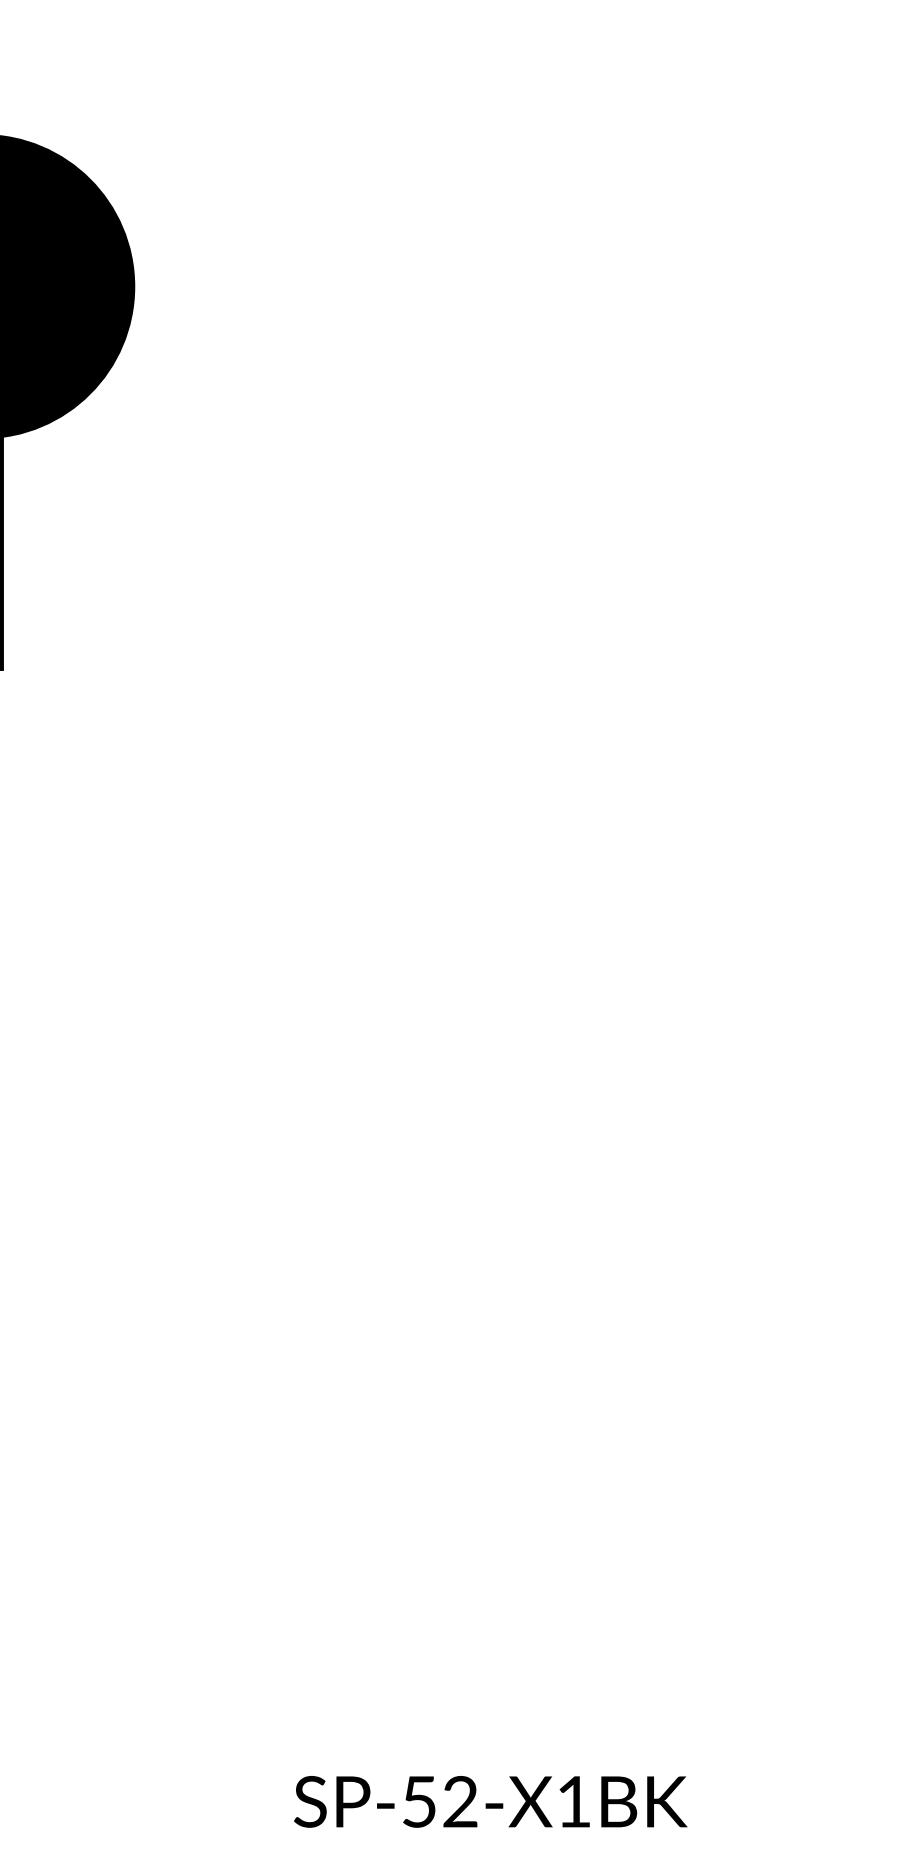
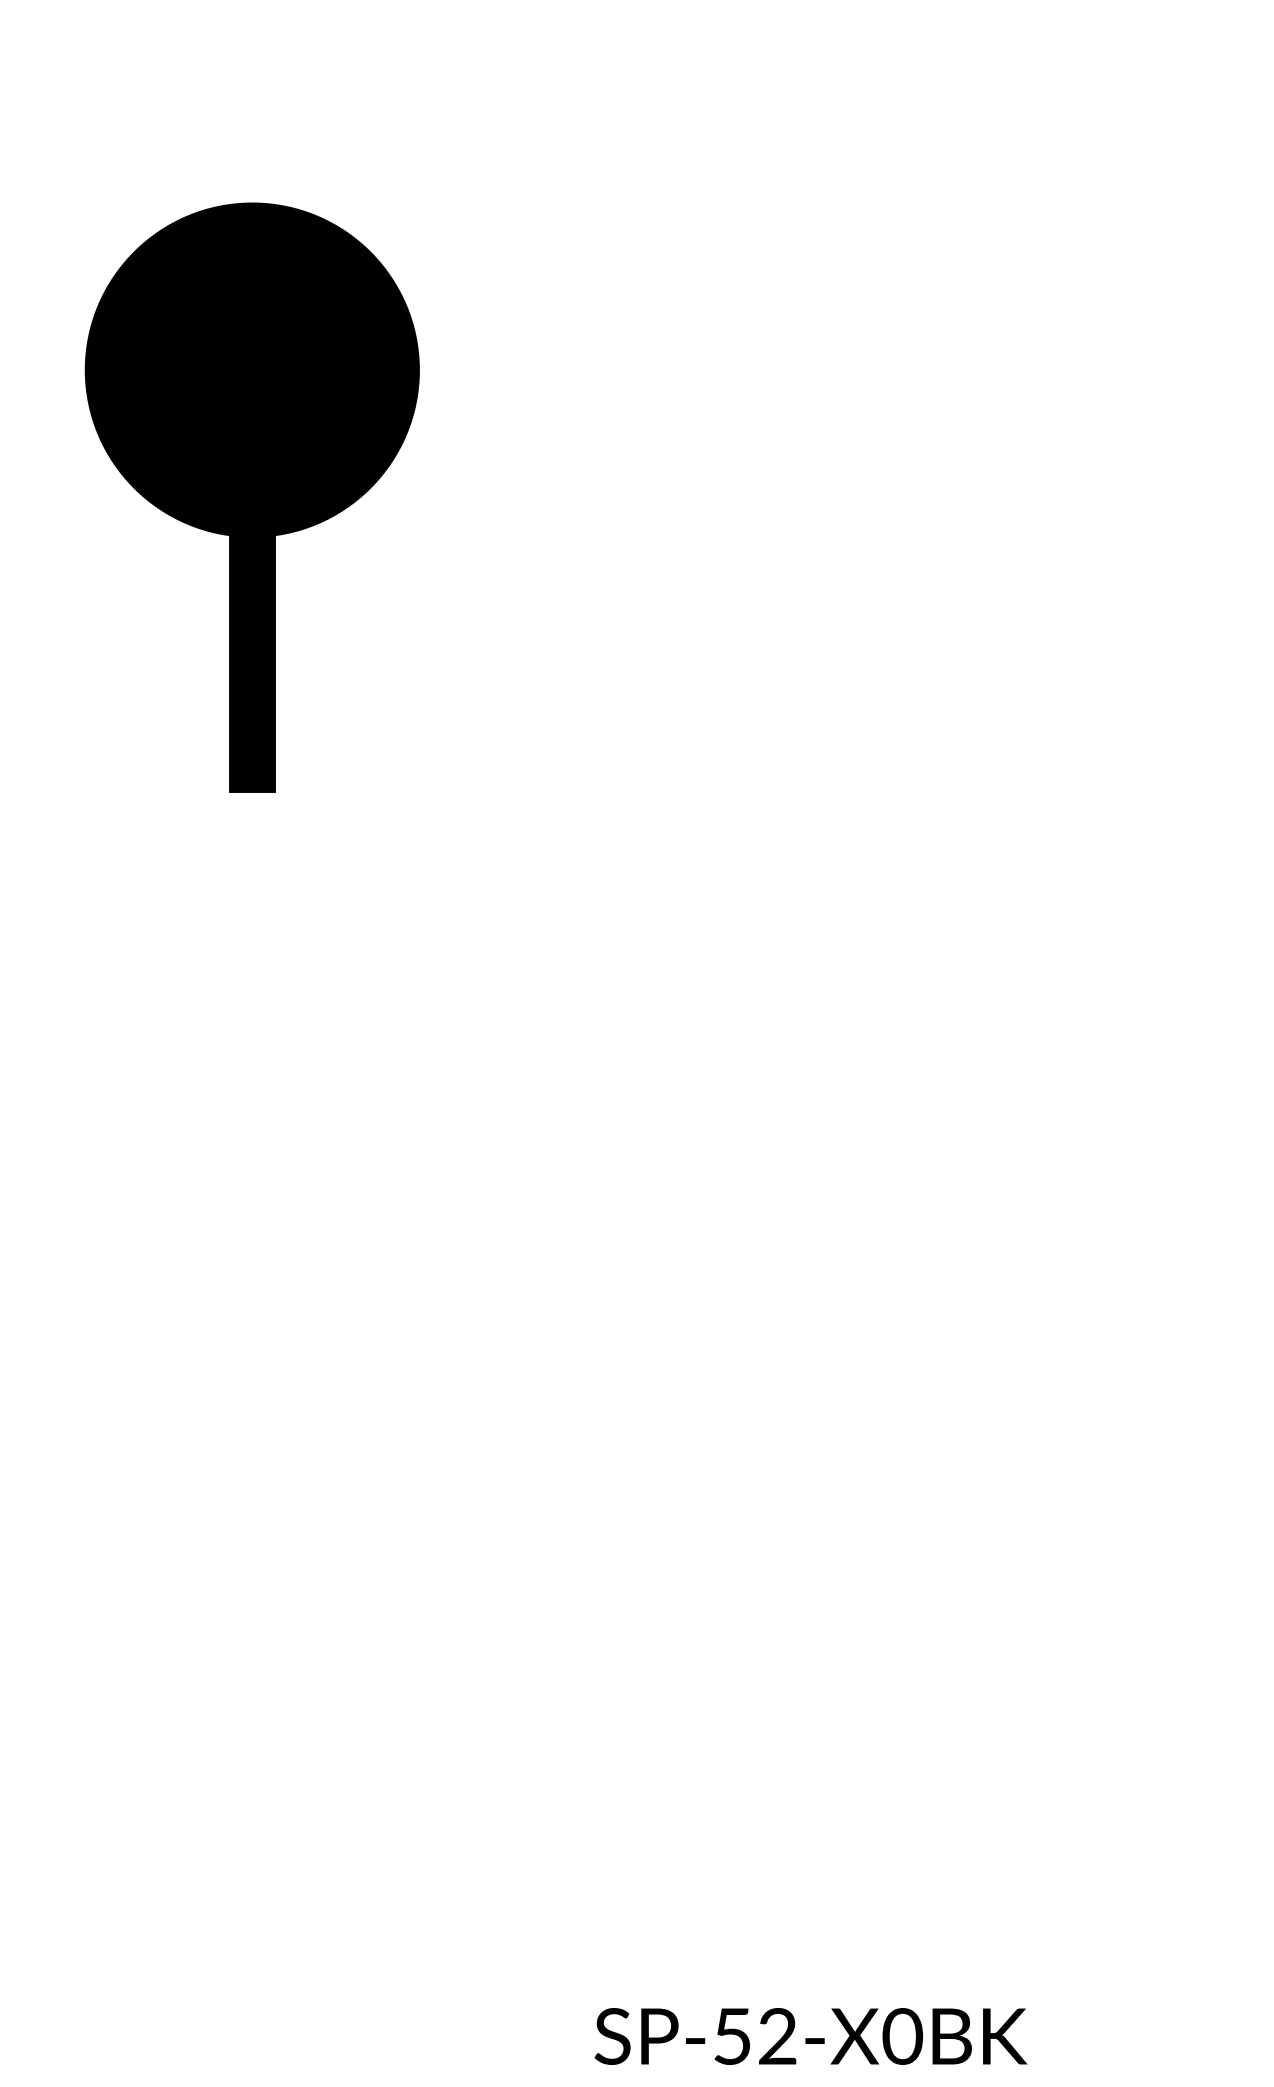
text: (573, 1801) -> (902, 2036), SP-52-X1BK -> SP-52-X0BK

